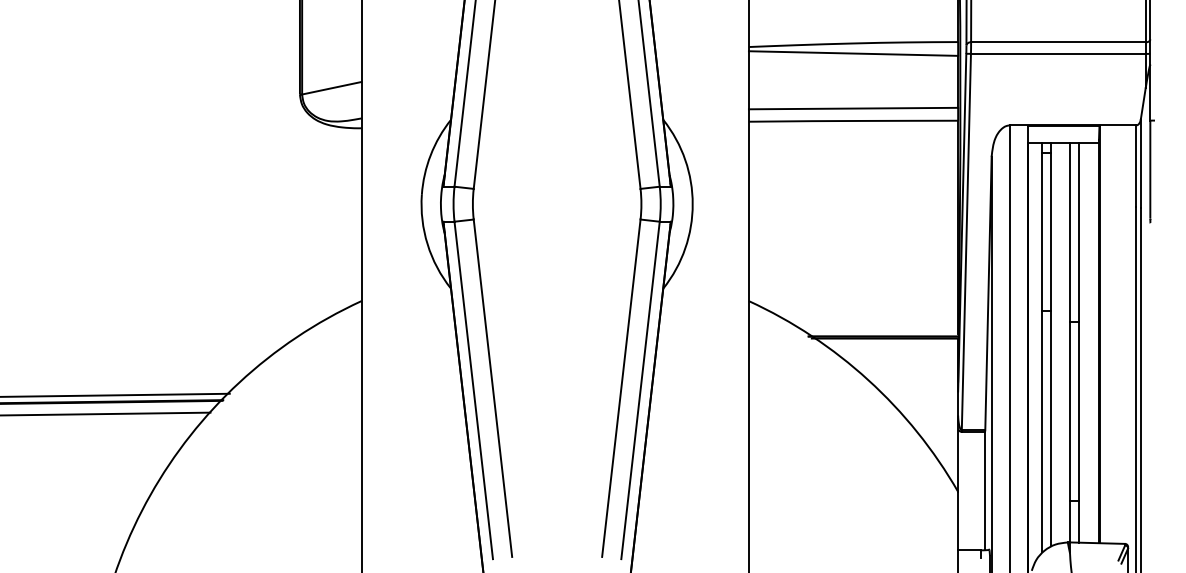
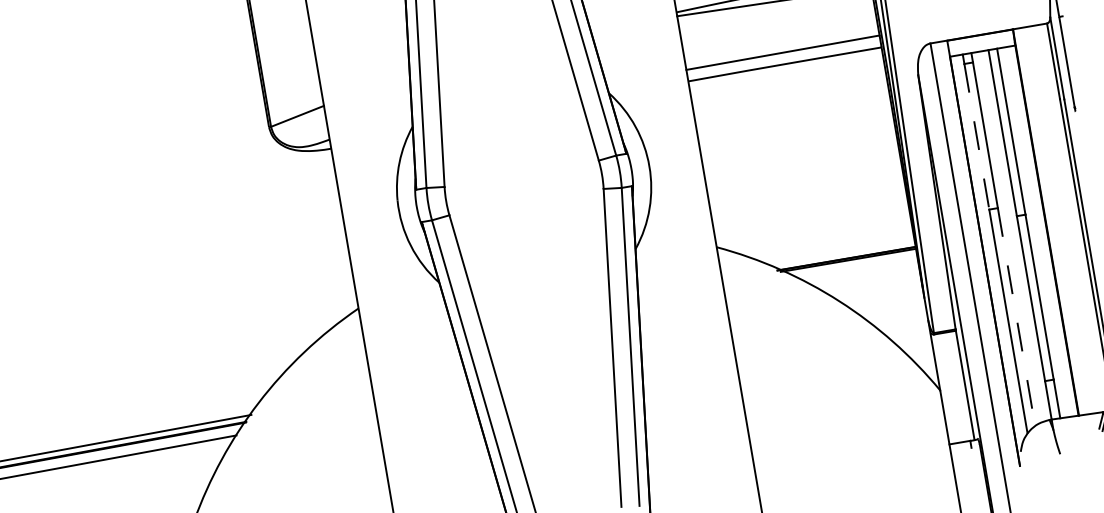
line: (1042, 231) -> (977, 136), solid -> dashed
line: (1051, 428) -> (1016, 317), solid -> dashed

